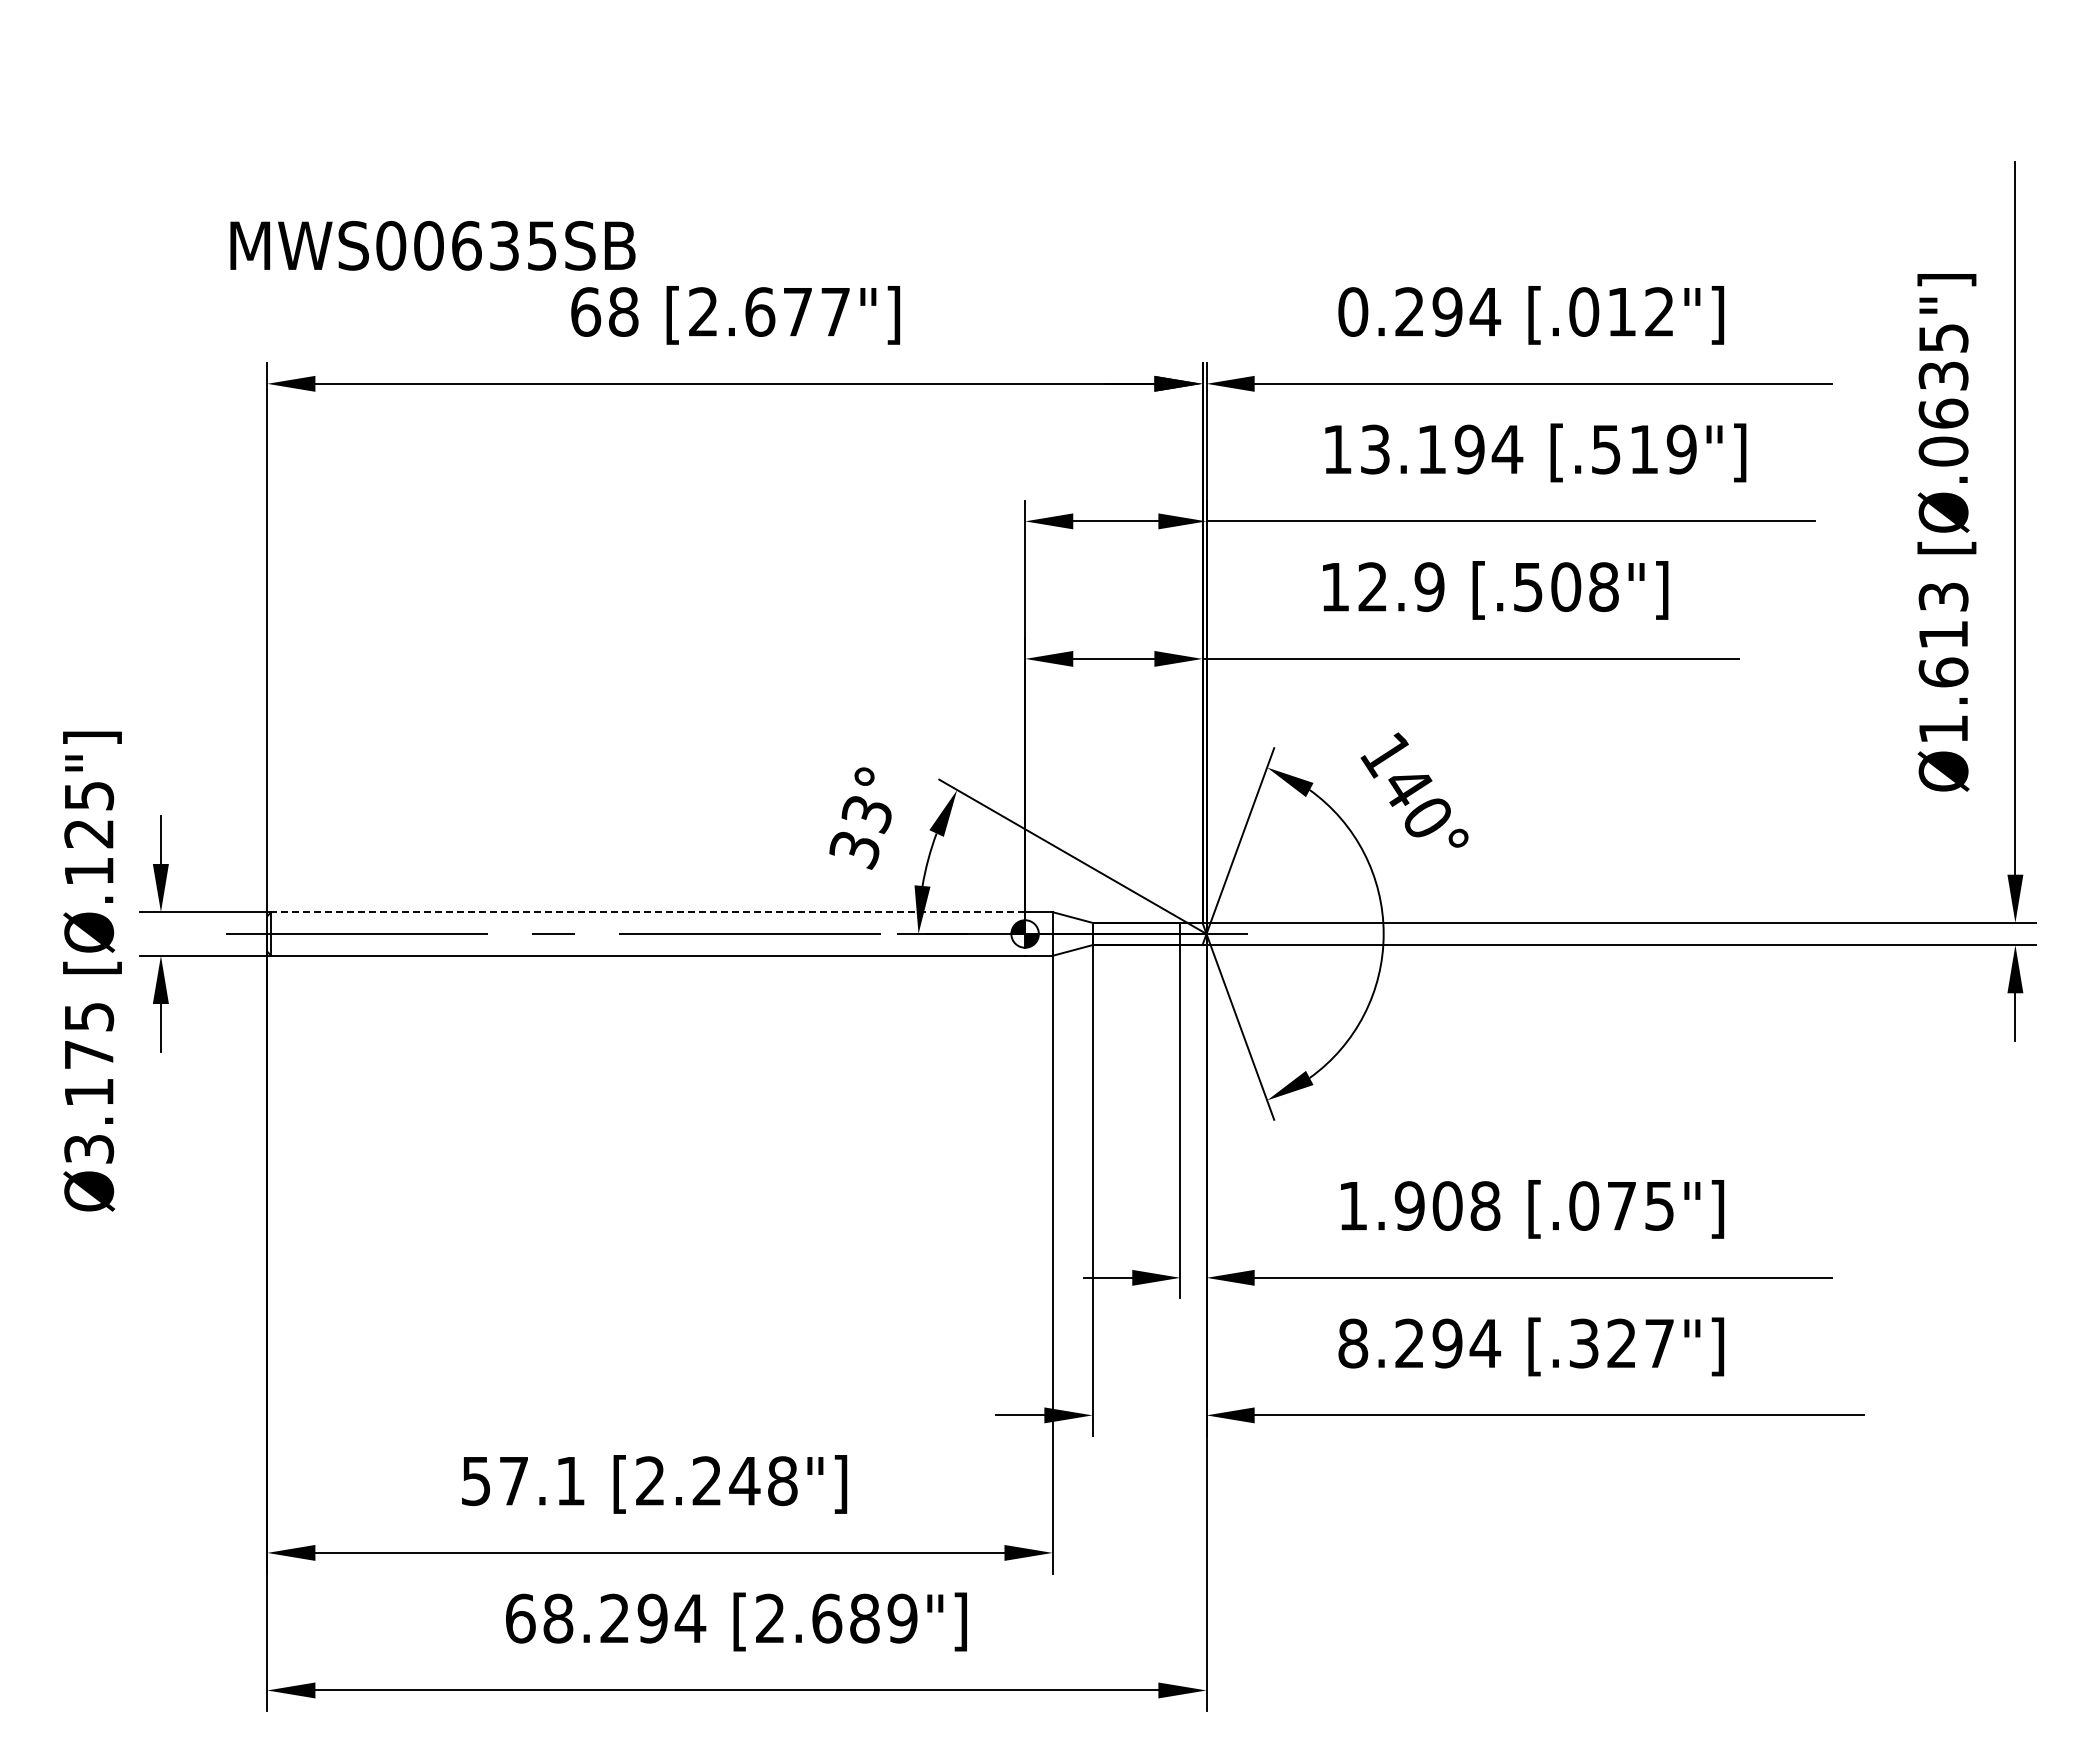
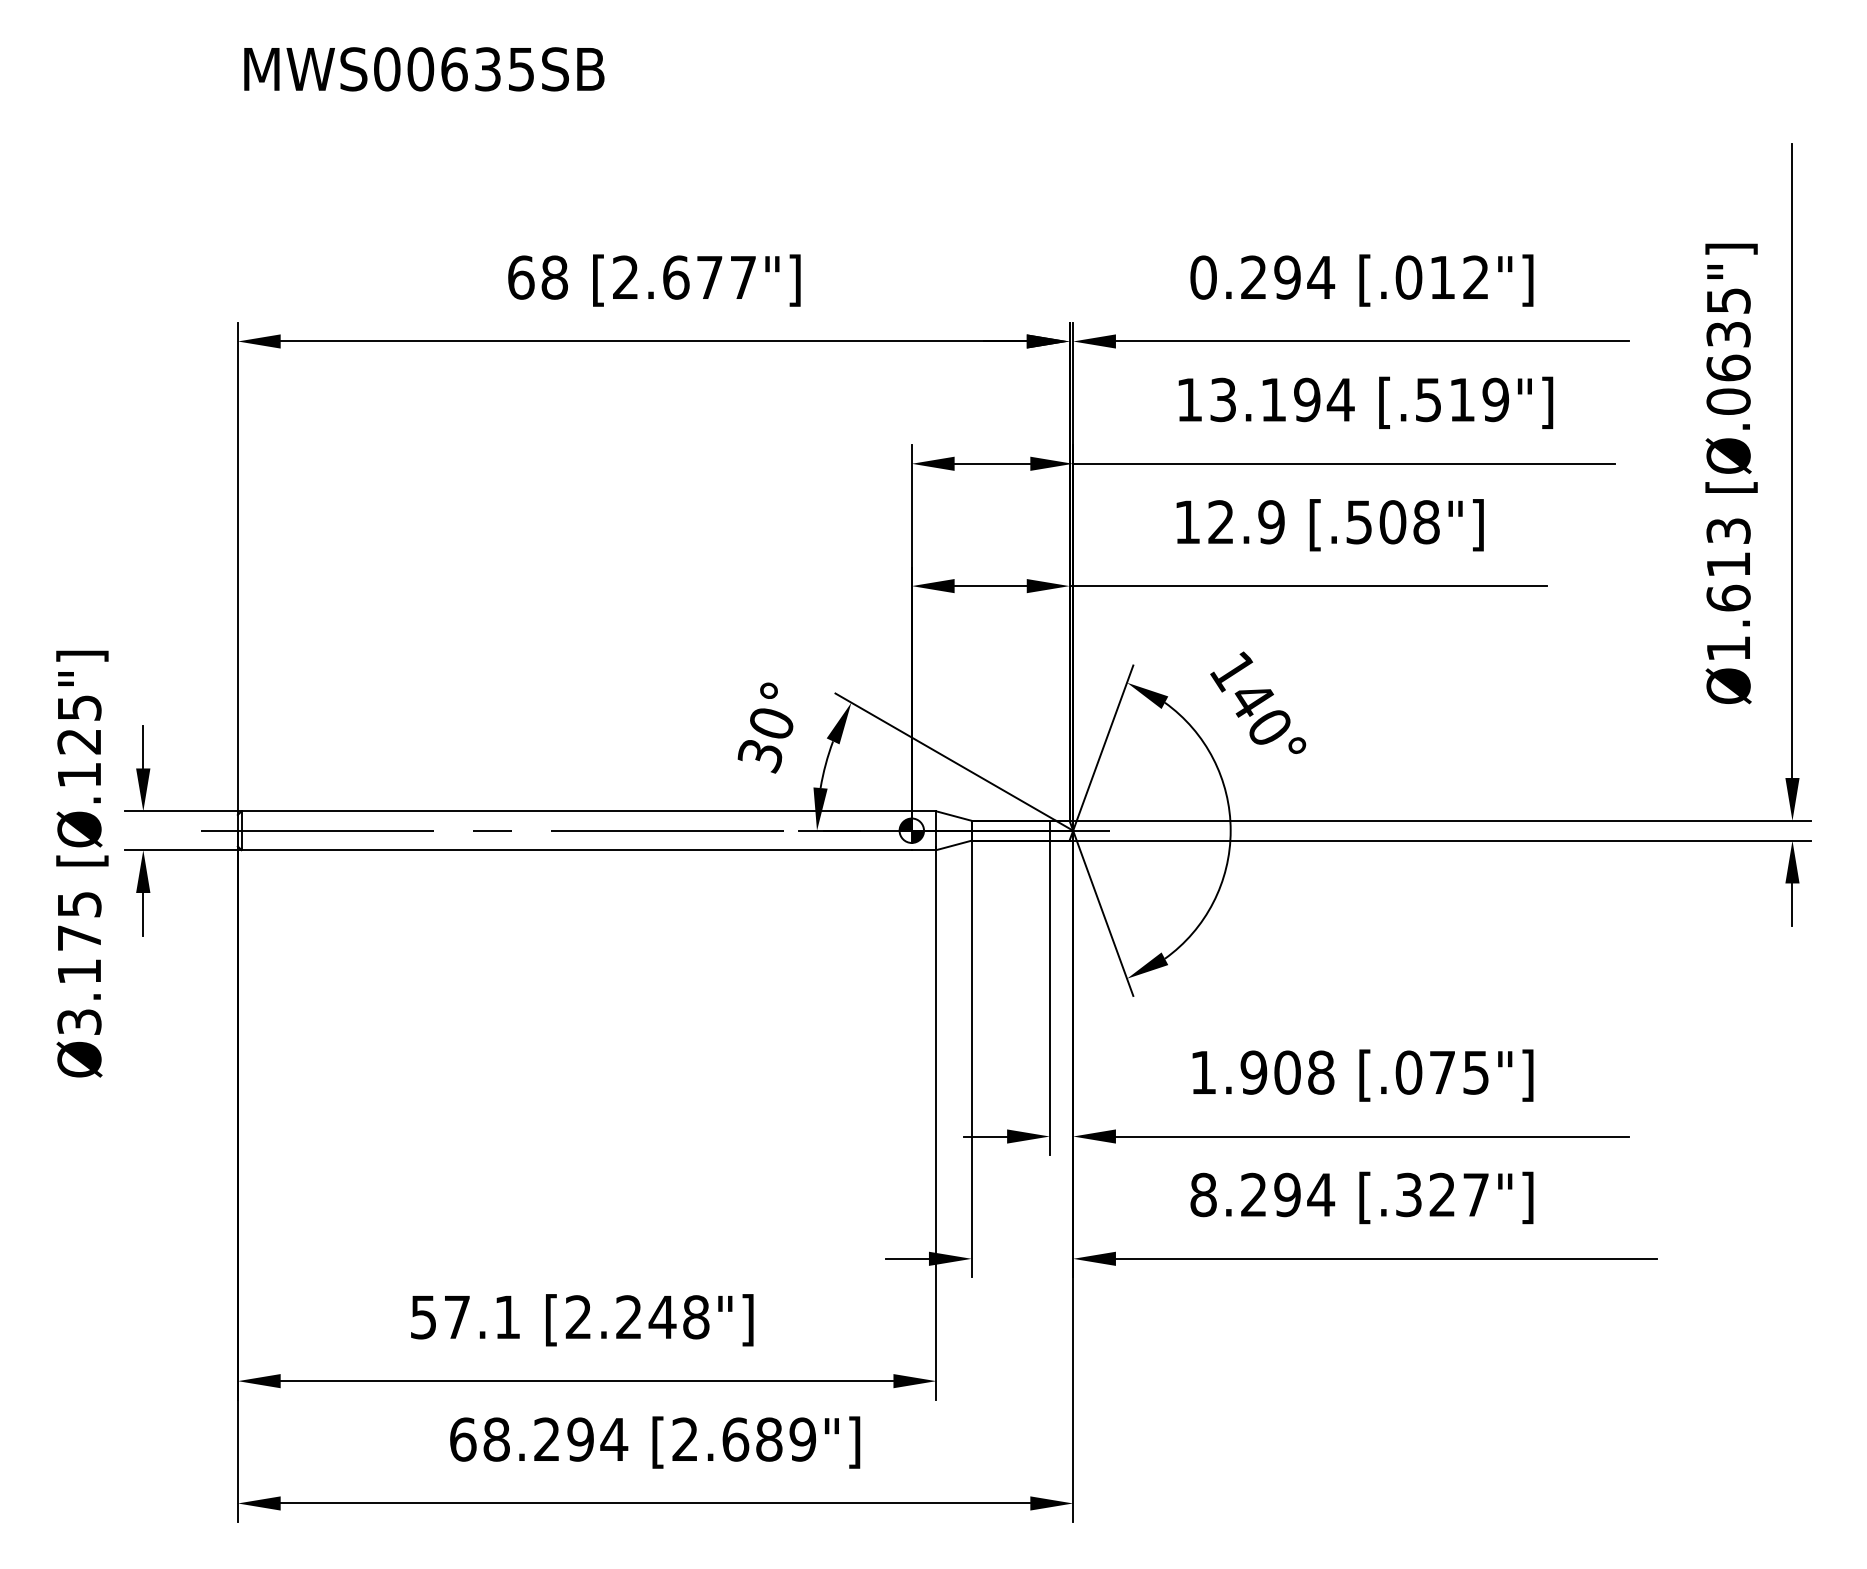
text: (432, 245) -> (423, 69), moved
text: (866, 815) -> (770, 725), 33° -> 30°
line: (648, 912) -> (576, 811), dashed -> solid

